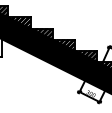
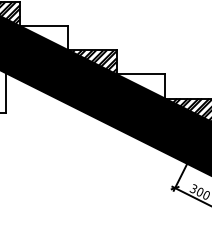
hatch: (19, 22) -> (44, 36), removed
hatch: (64, 44) -> (142, 84), removed

